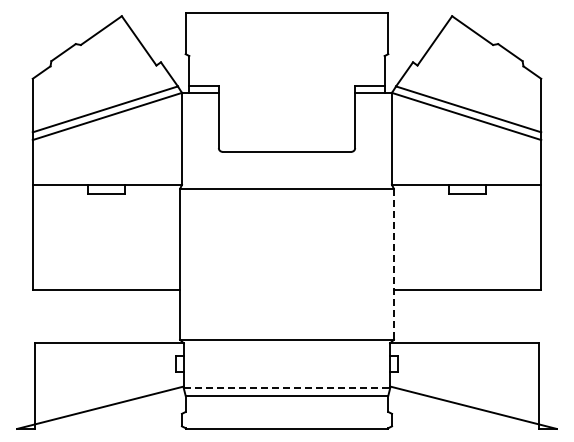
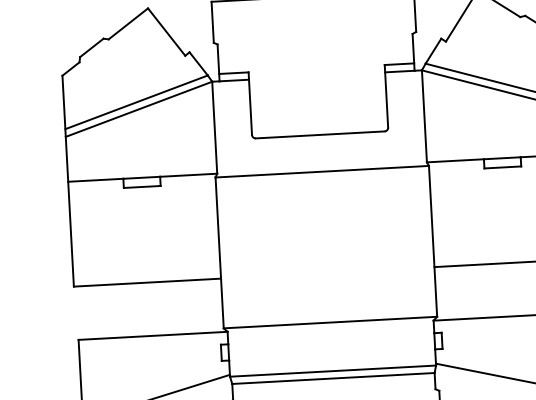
line: (393, 264) -> (432, 241), dashed -> solid
line: (287, 388) -> (333, 371), dashed -> solid

